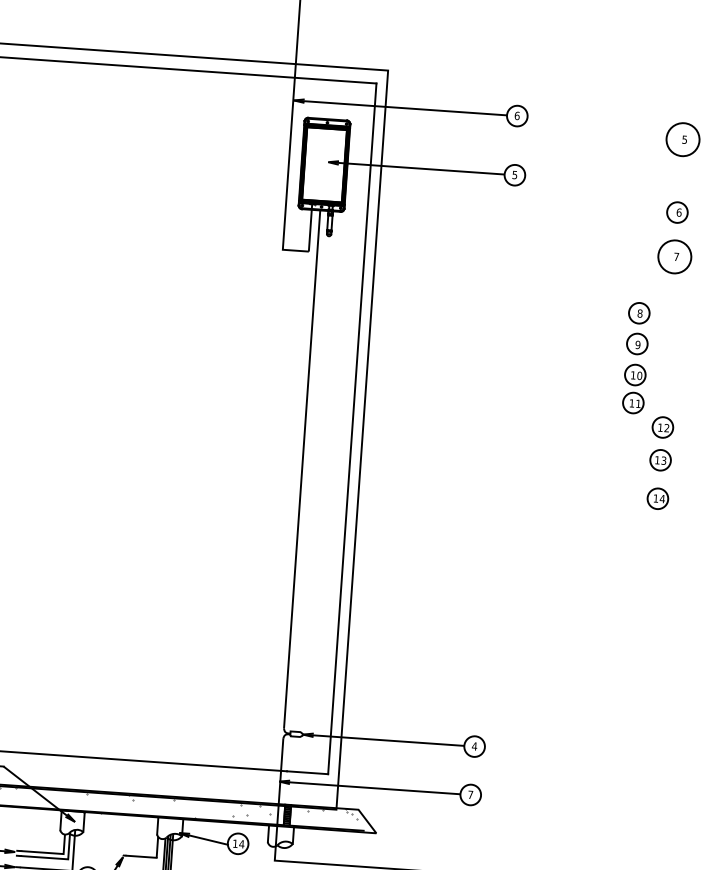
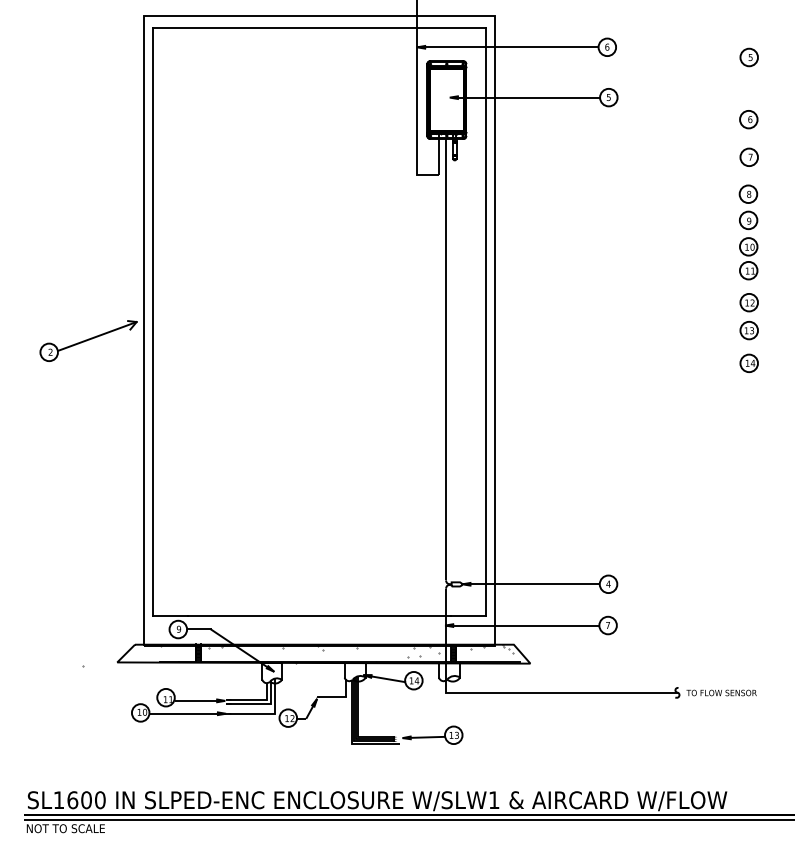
circle: (682, 139) -> (748, 57), size x0.62
circle: (673, 257) -> (748, 157), size x0.62
part: (636, 358) -> (748, 232), moved

